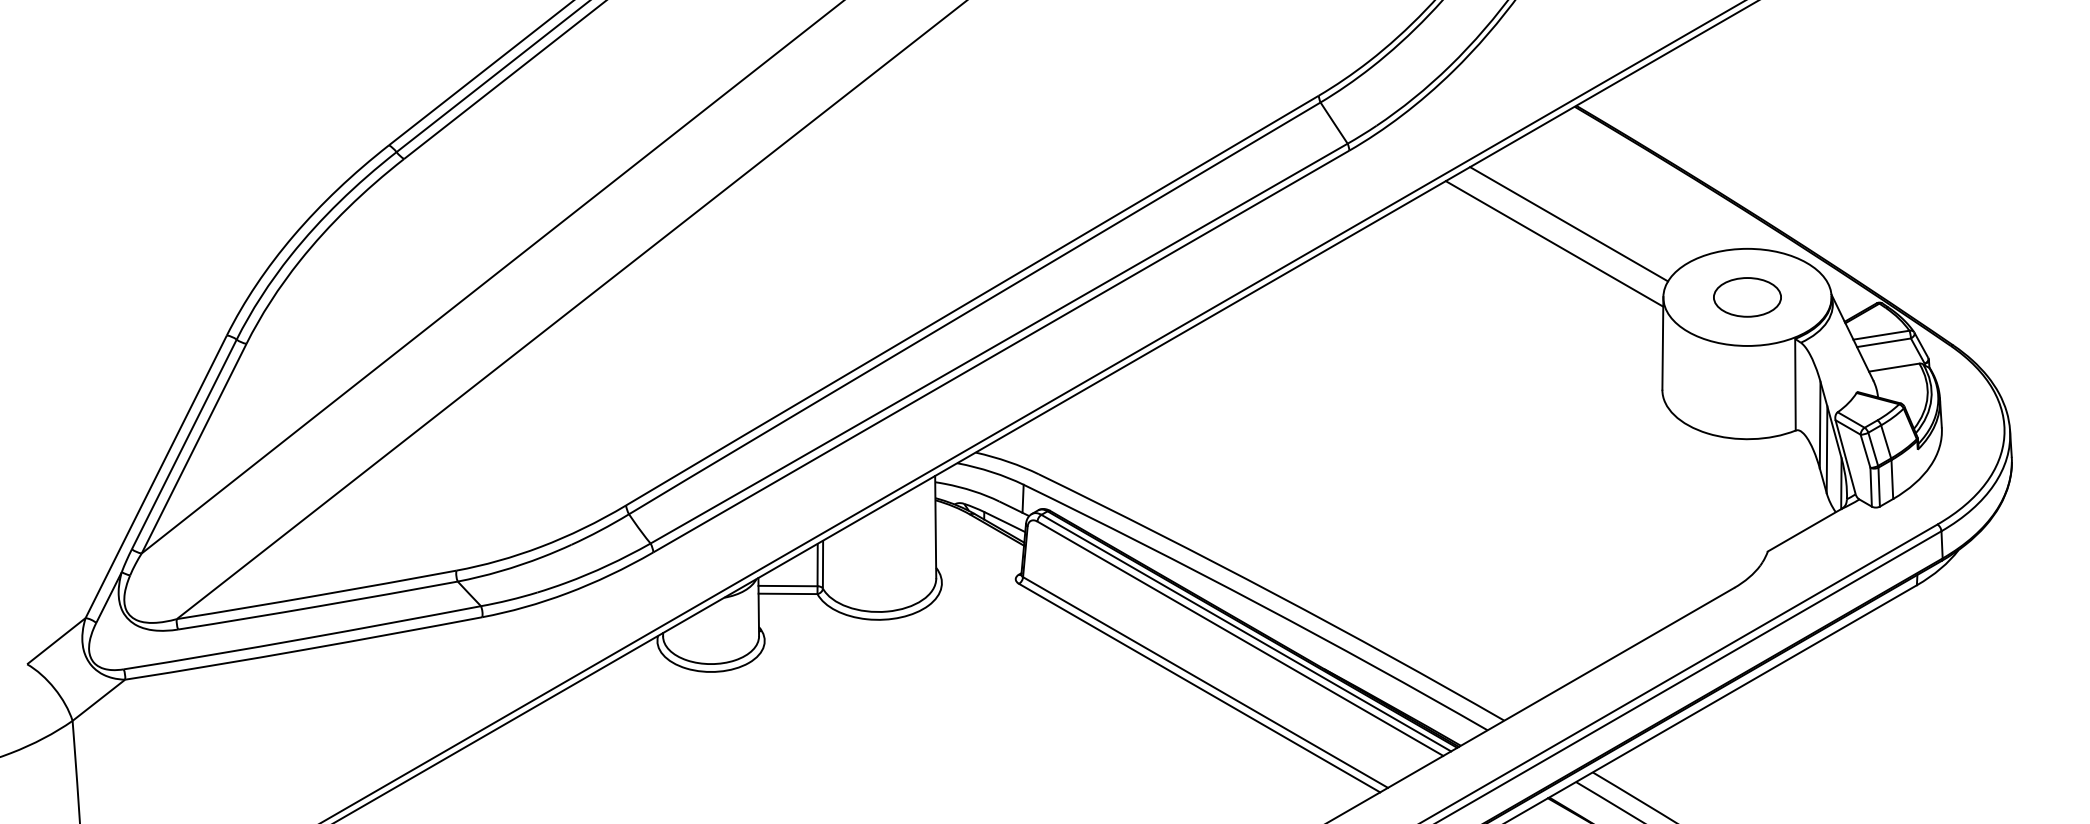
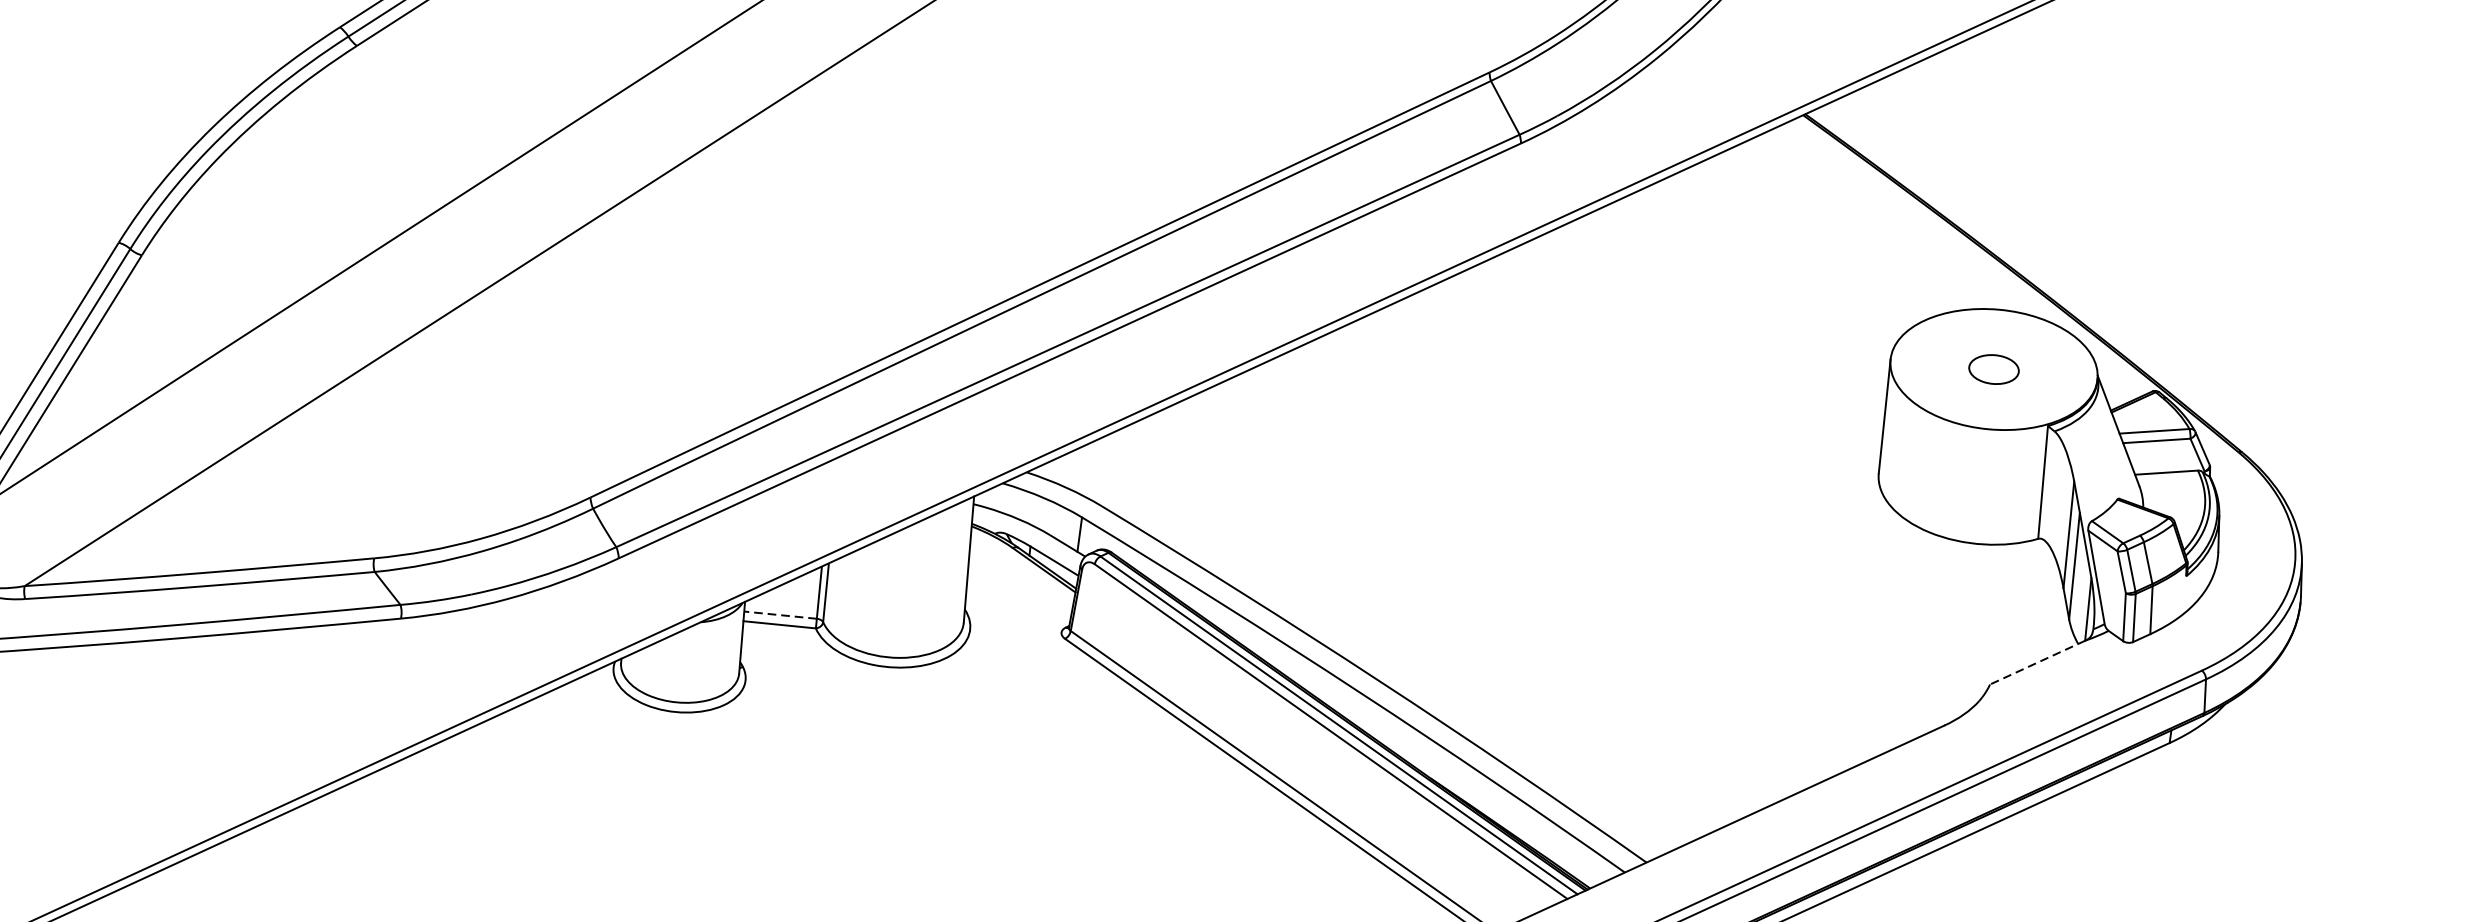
line: (1569, 224) -> (1783, 259), removed
line: (1554, 243) -> (1762, 281), removed
part: (1747, 297) -> (1994, 369), size x0.6
line: (1804, 530) -> (2037, 662), solid -> dashed
line: (788, 586) -> (781, 615), solid -> dashed

